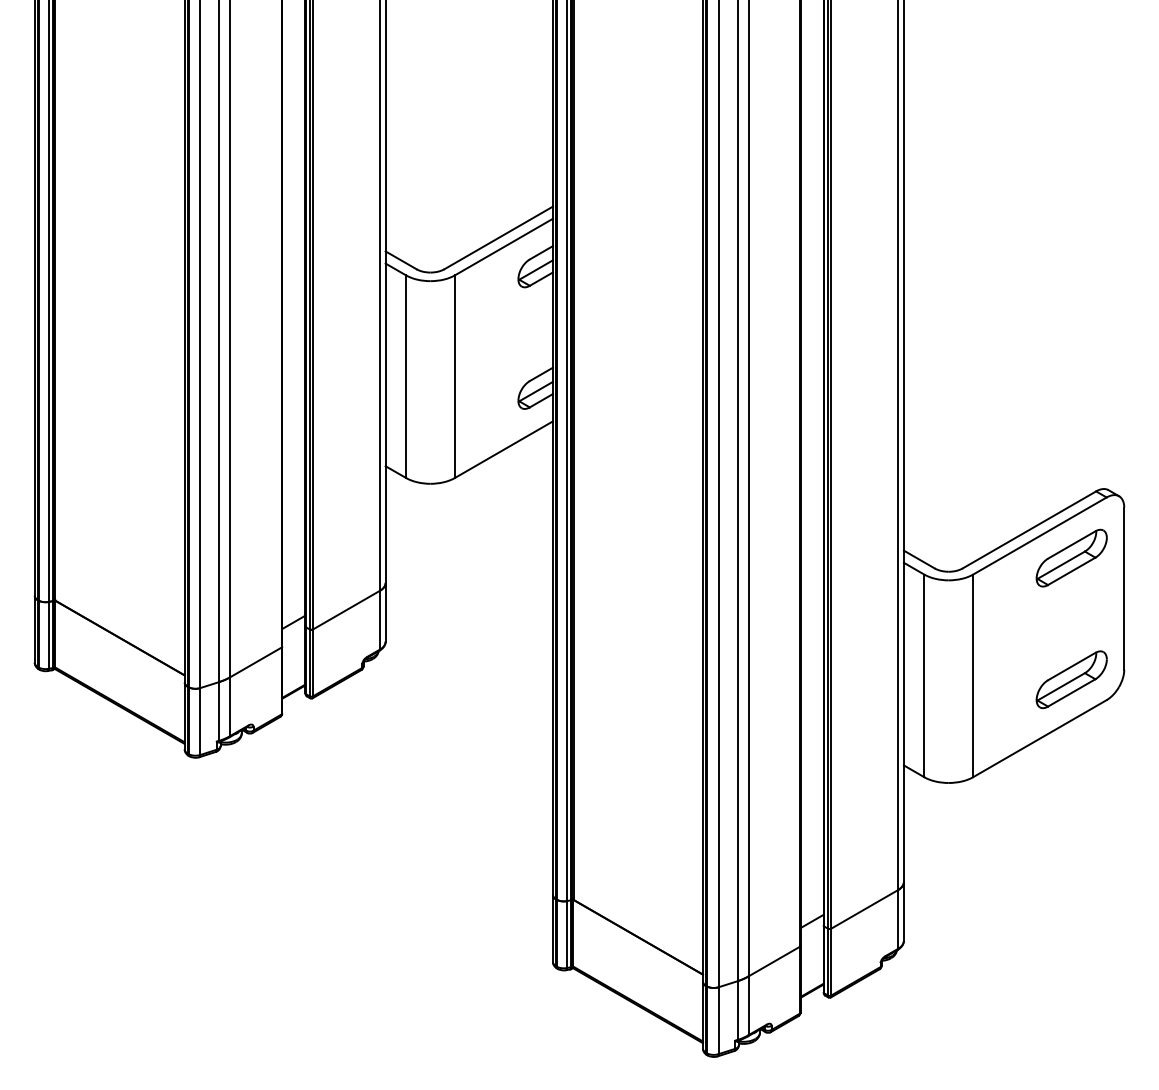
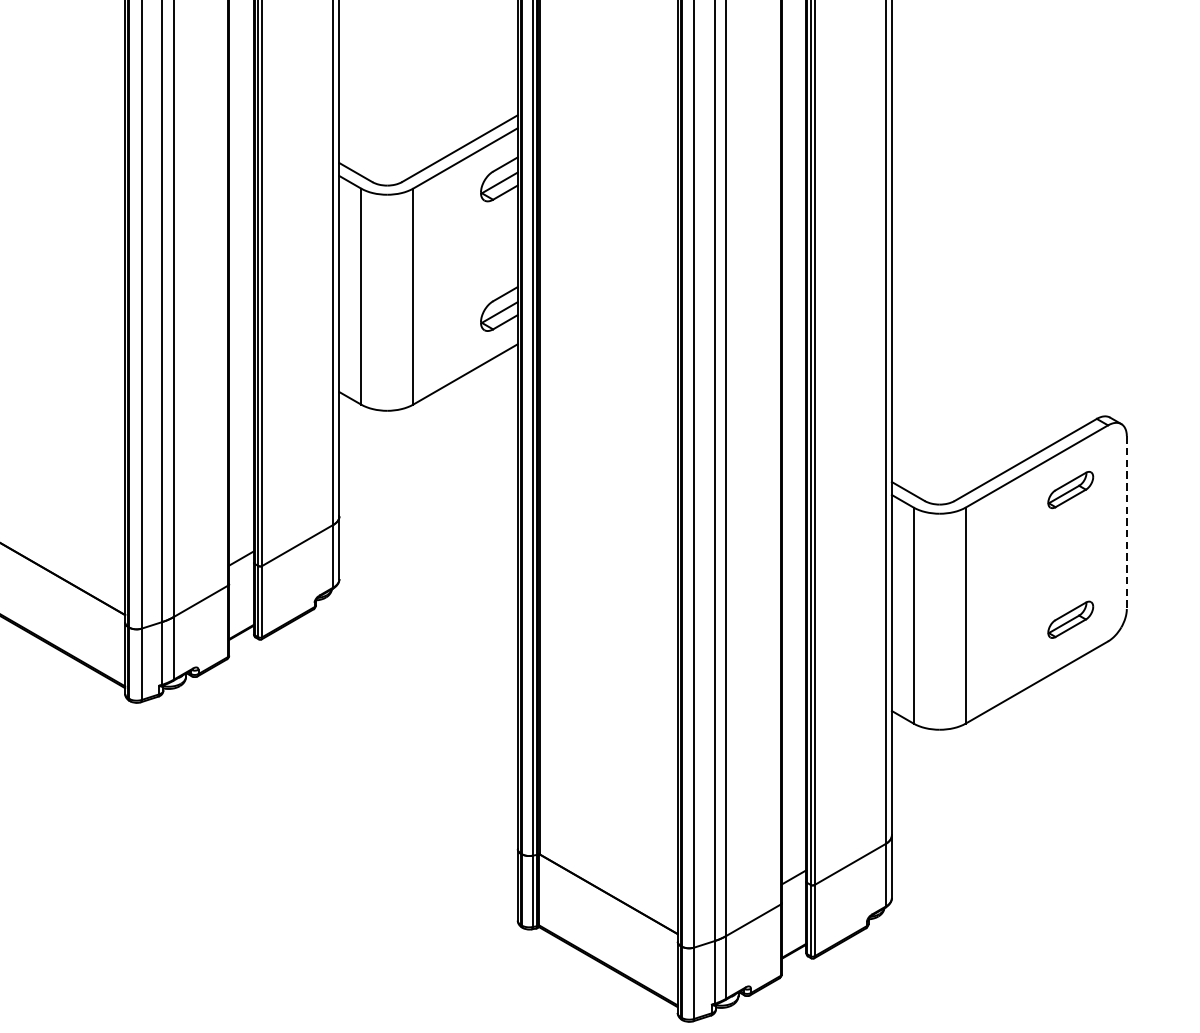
part: (1071, 557) -> (1070, 489), size x0.6
line: (1124, 589) -> (1127, 523), solid -> dashed
part: (1071, 679) -> (1070, 619), size x0.6

